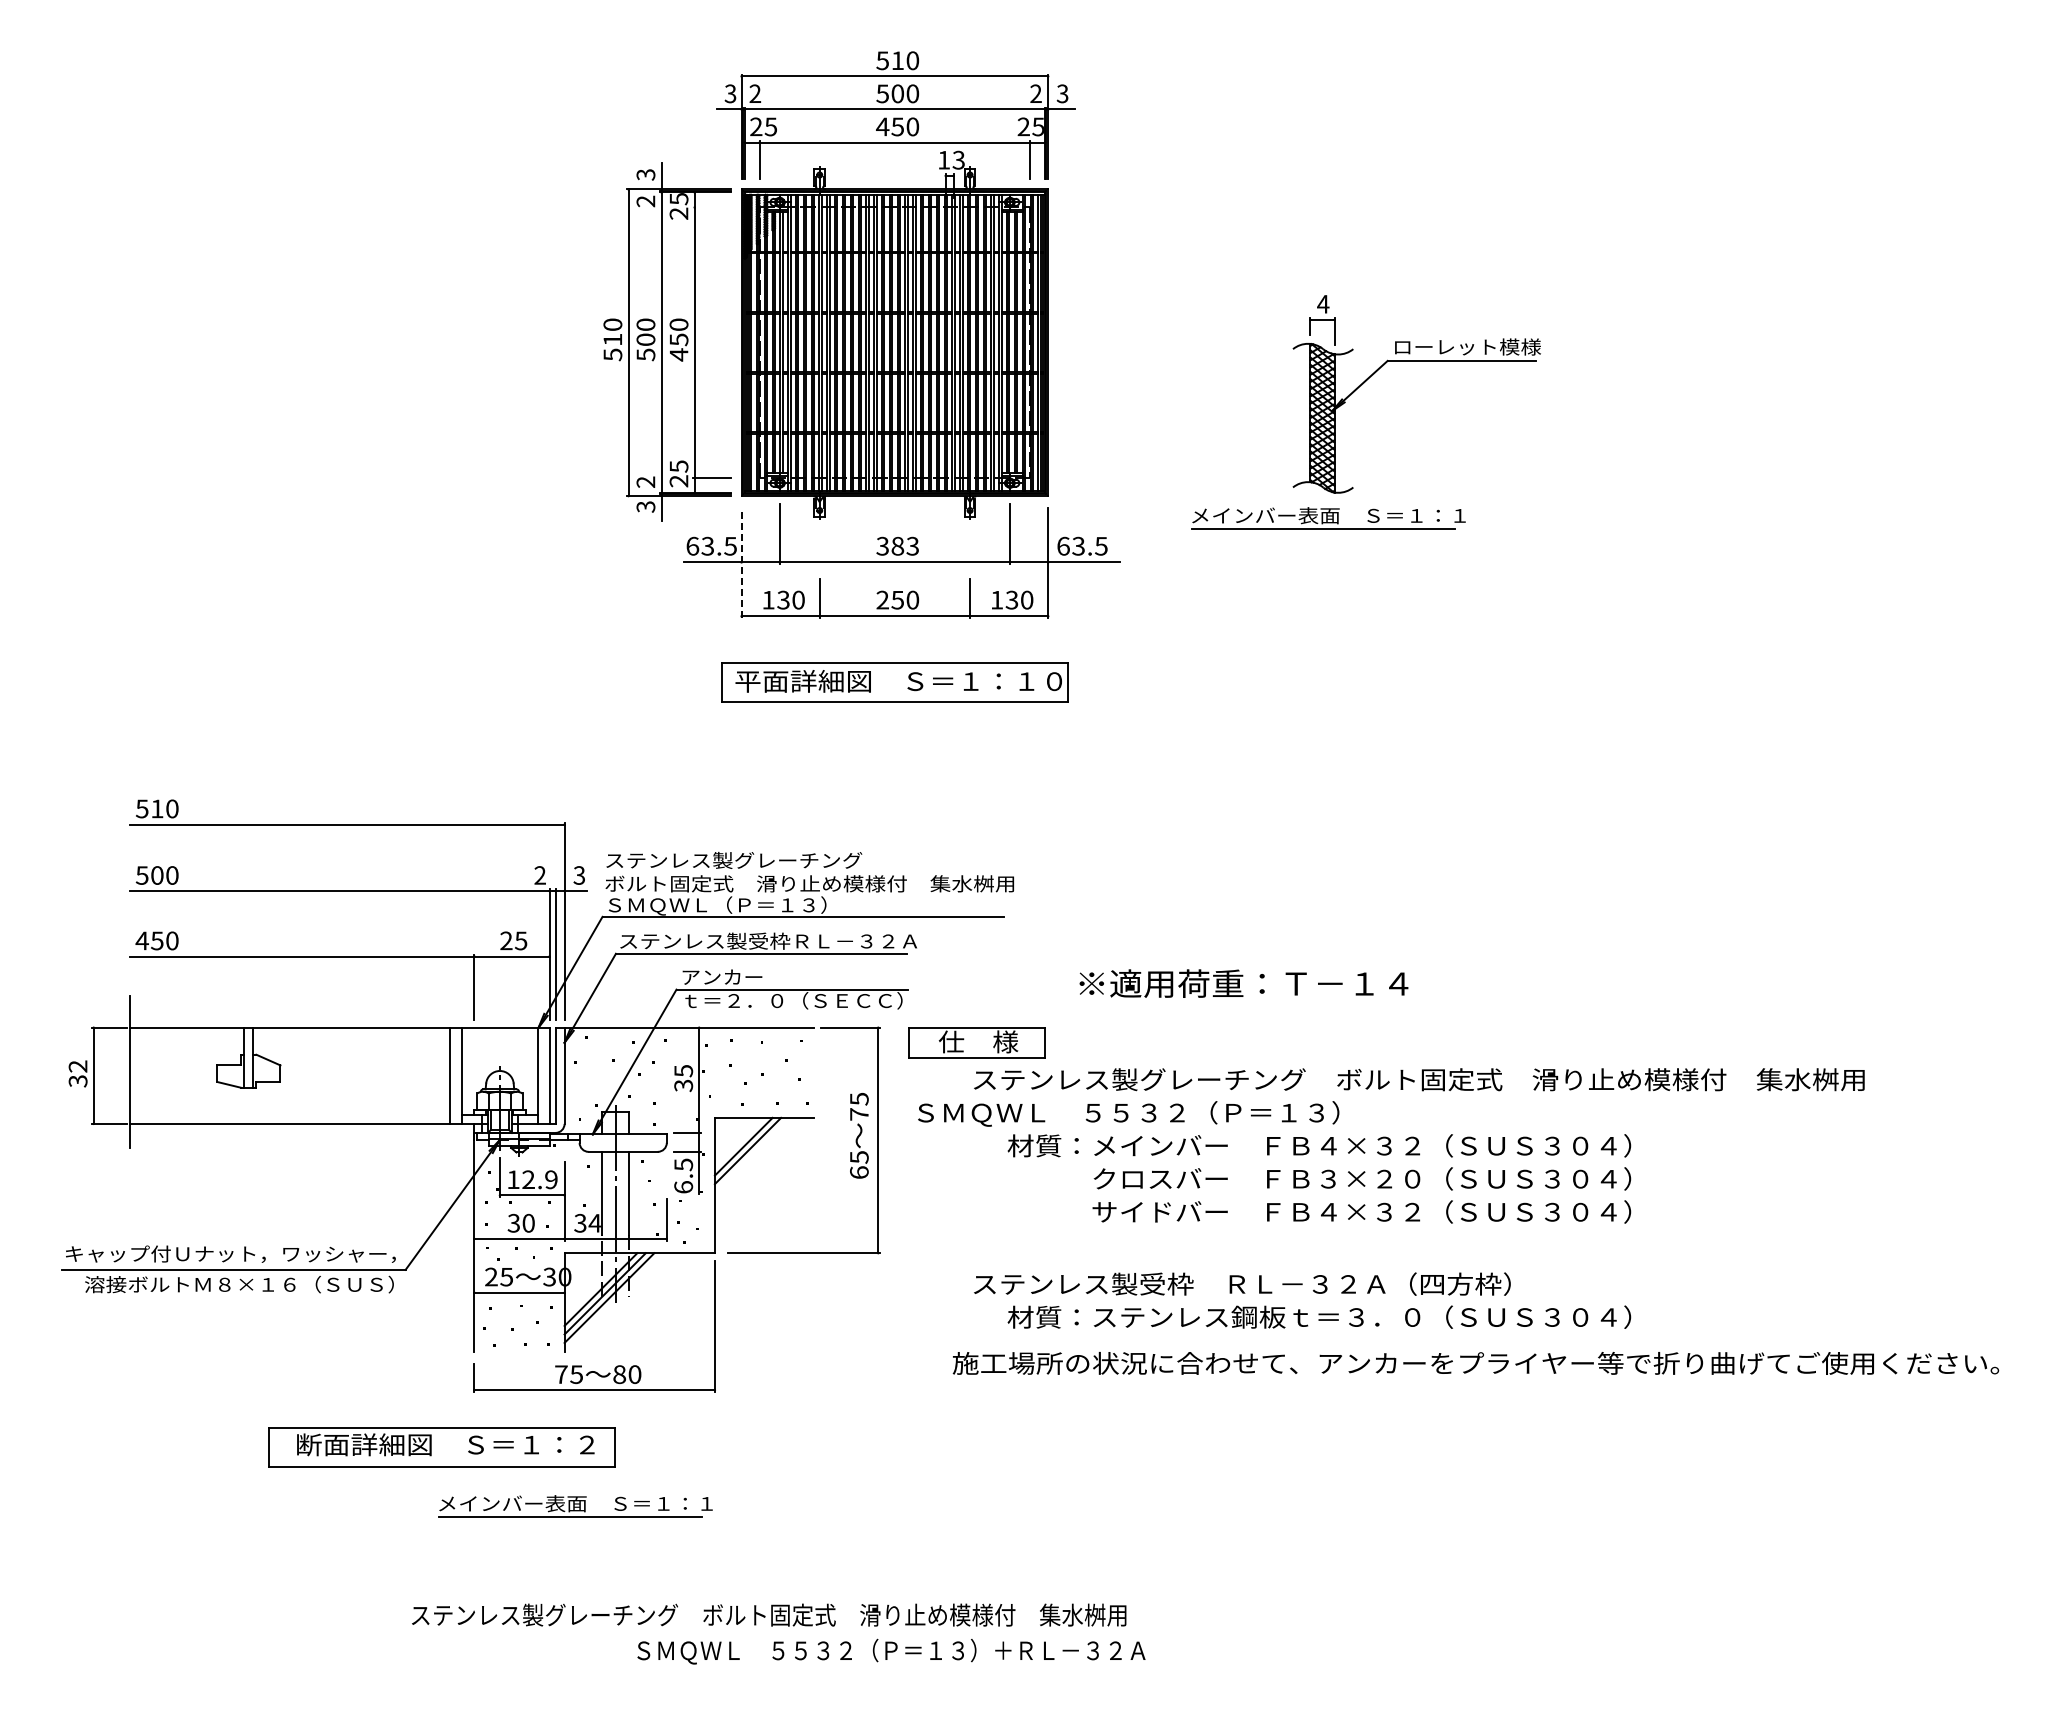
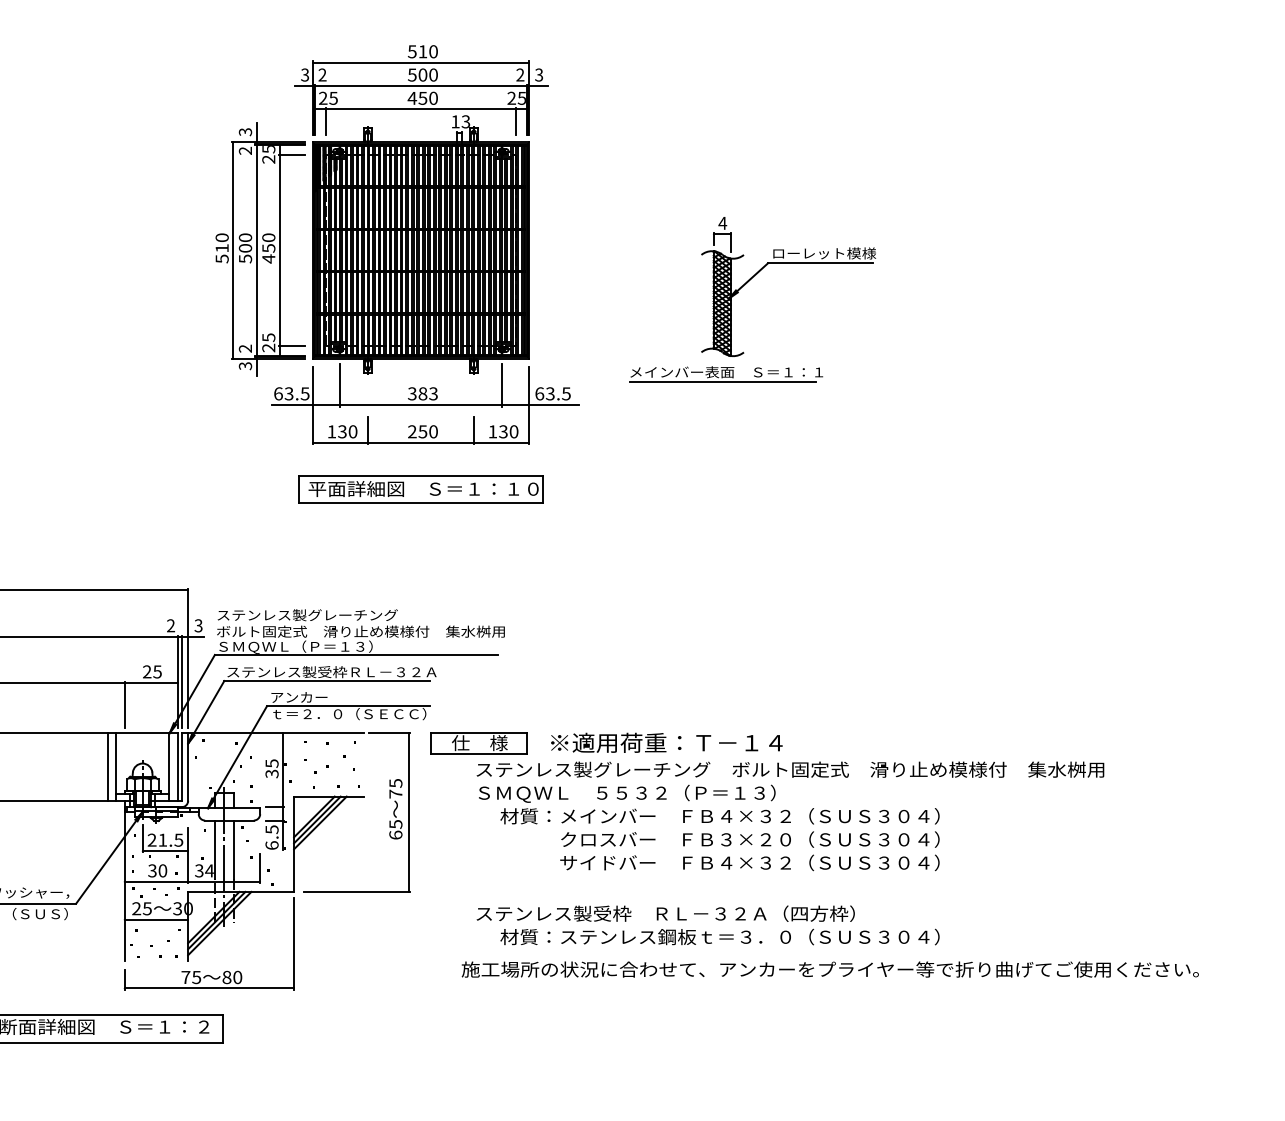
line: (711, 207) -> (291, 155), added
line: (741, 563) -> (312, 405), dashed -> solid
text: (1243, 983) -> (666, 742), moved
text: (1128, 1113) -> (627, 793), moved
line: (751, 1154) -> (319, 822), added
text: (532, 1179) -> (165, 840), 12.9 -> 21.5
part: (575, 1506) -> (195, 1070), removed

